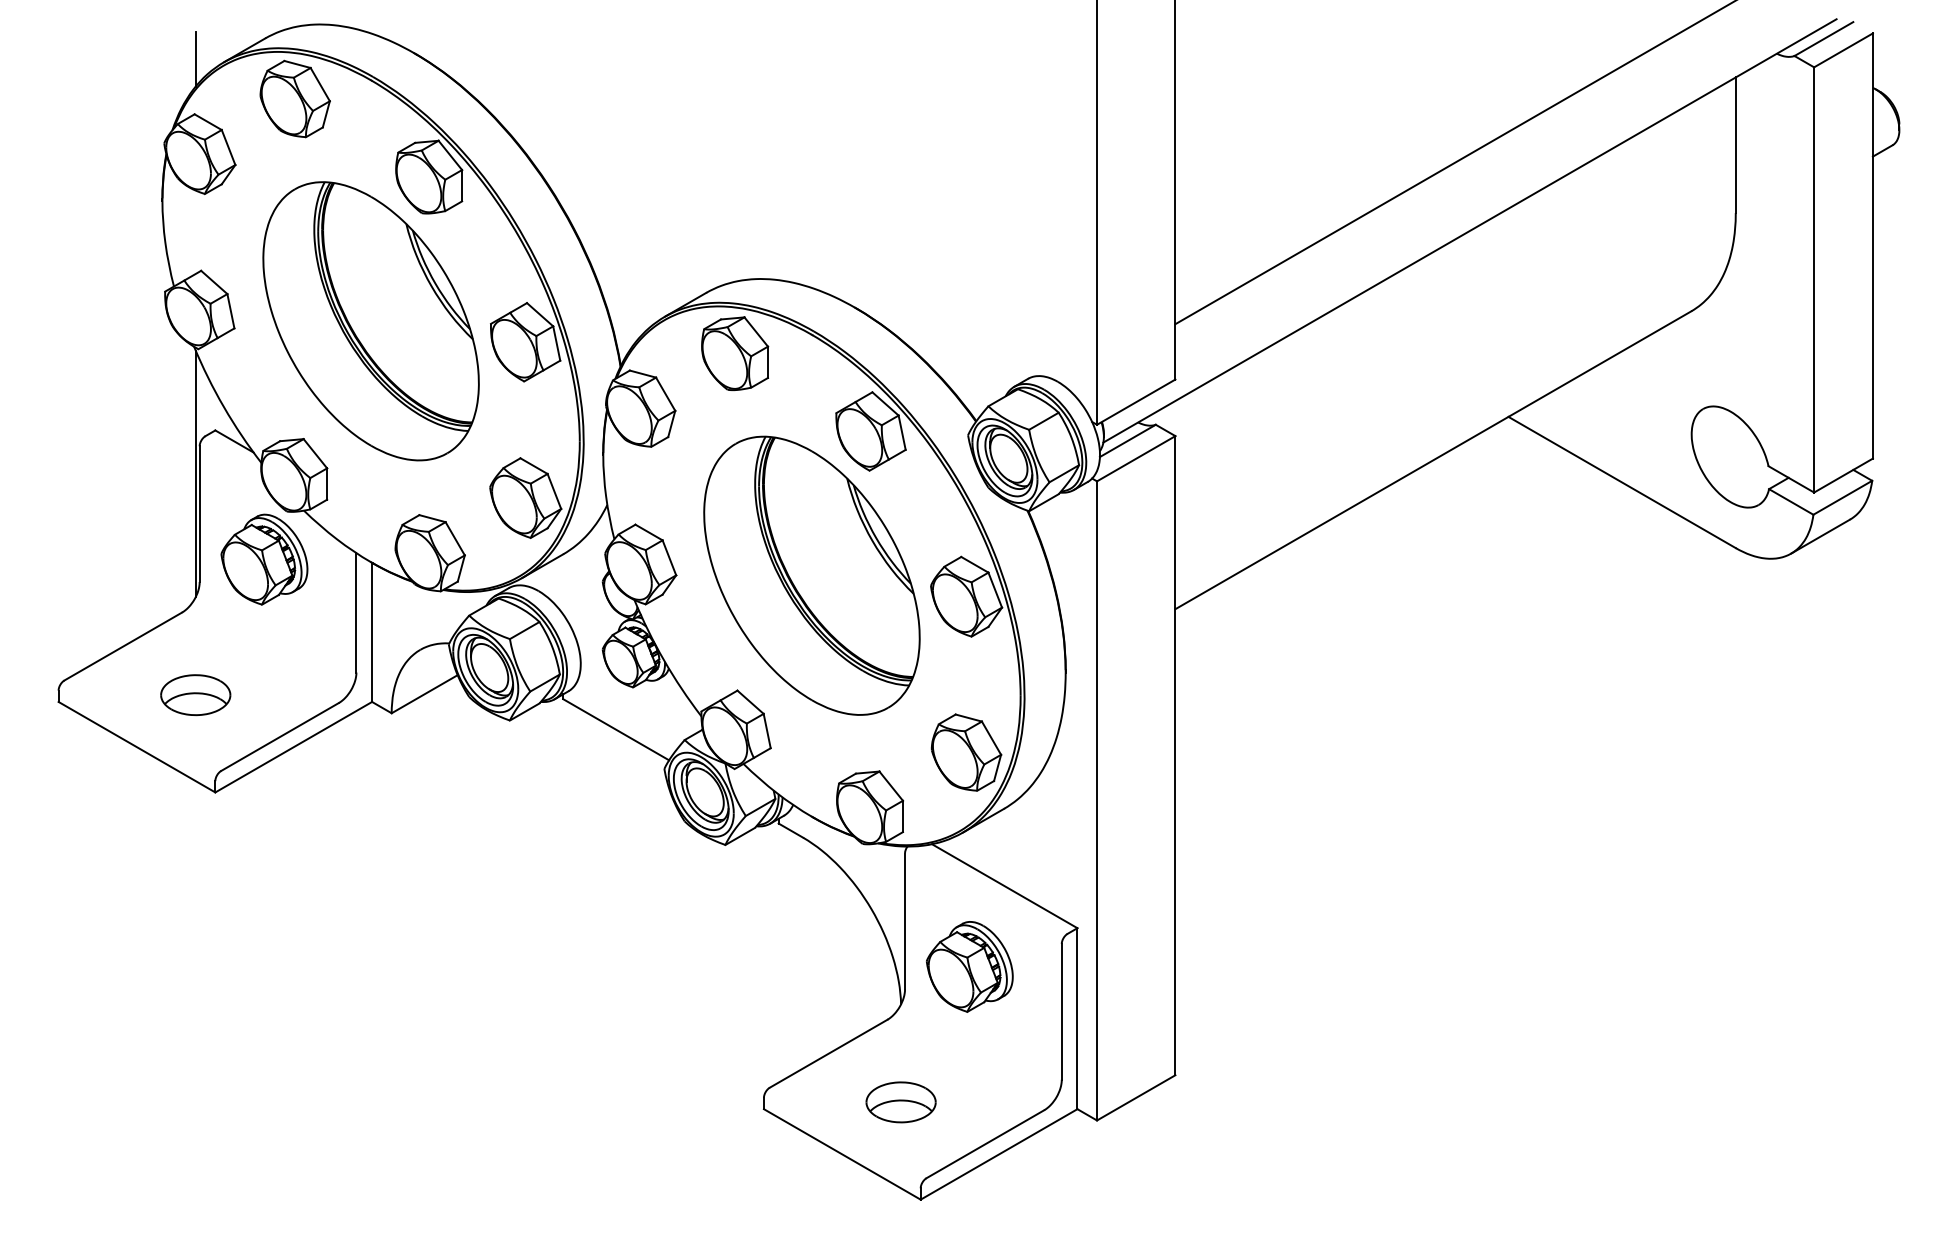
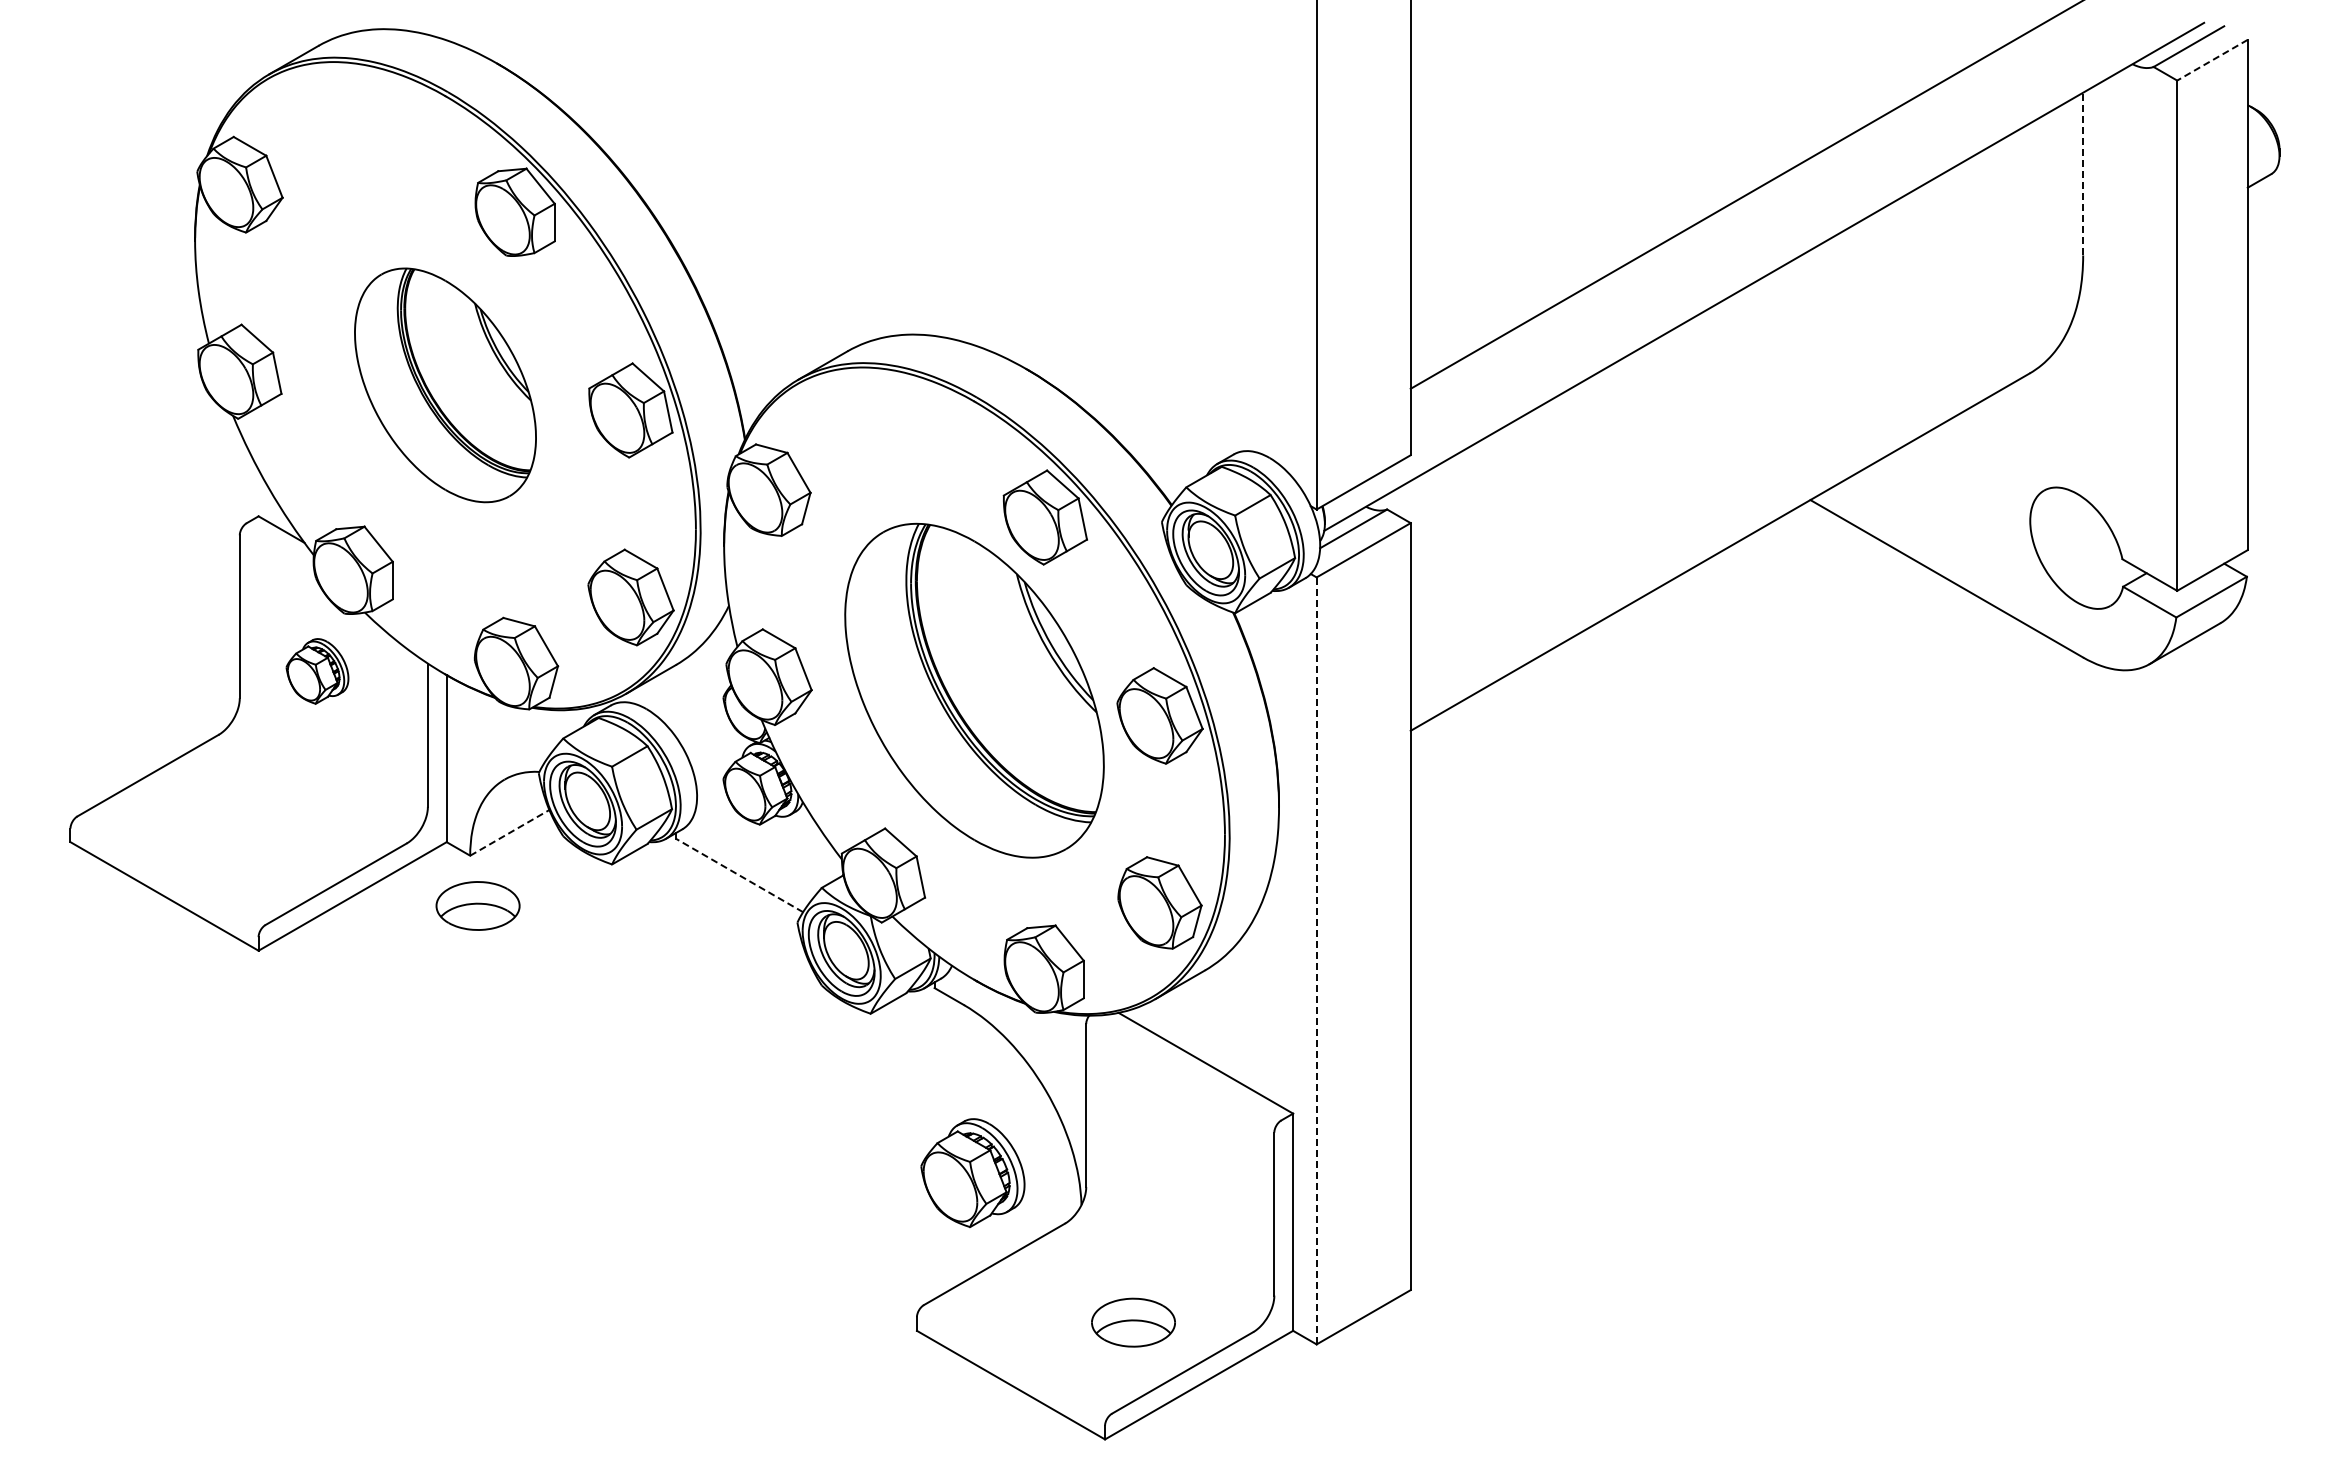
line: (1843, 50) -> (2212, 60), solid -> dashed
line: (196, 58) -> (235, 70), removed
part: (295, 98) -> (354, 118), removed
line: (1736, 144) -> (2083, 173), solid -> dashed
part: (371, 321) -> (445, 385), size x0.7
part: (734, 353) -> (881, 423), removed
line: (196, 473) -> (235, 568), removed
part: (264, 559) -> (317, 671), size x0.6
line: (424, 693) -> (509, 832), solid -> dashed
part: (195, 694) -> (477, 905), moved
line: (616, 729) -> (739, 875), solid -> dashed
line: (1096, 800) -> (1316, 960), solid -> dashed
part: (969, 967) -> (972, 1173), moved
part: (901, 1102) -> (1133, 1322), moved

